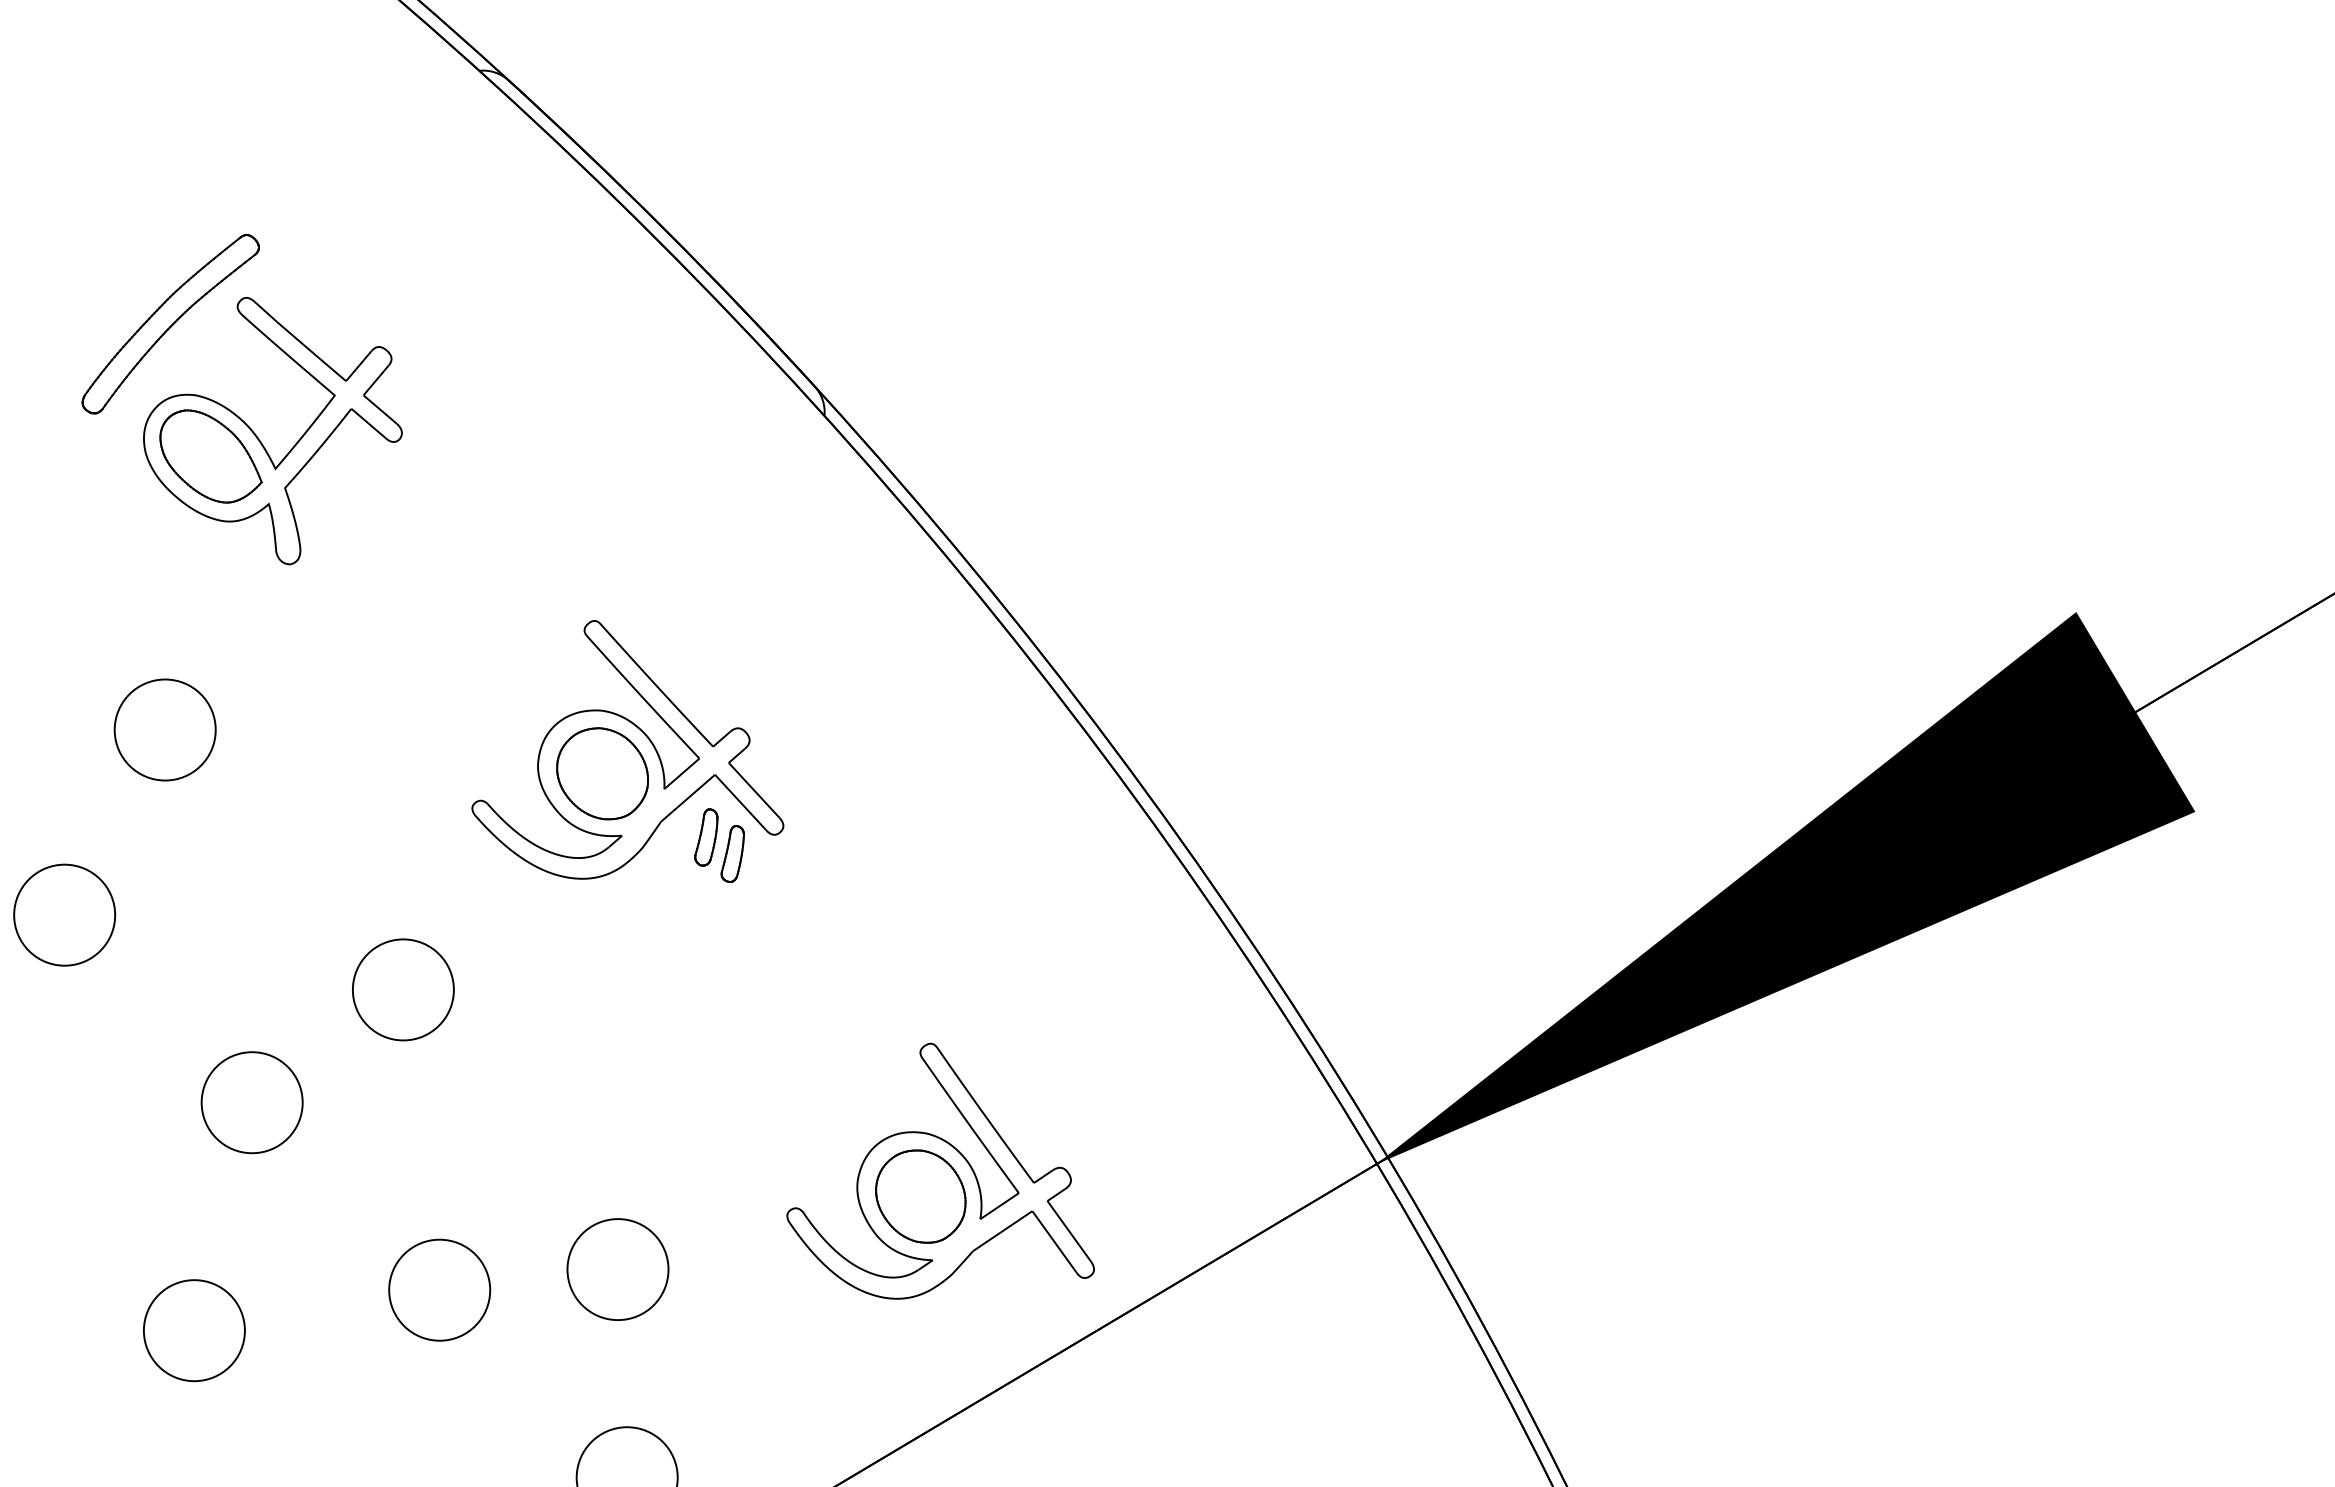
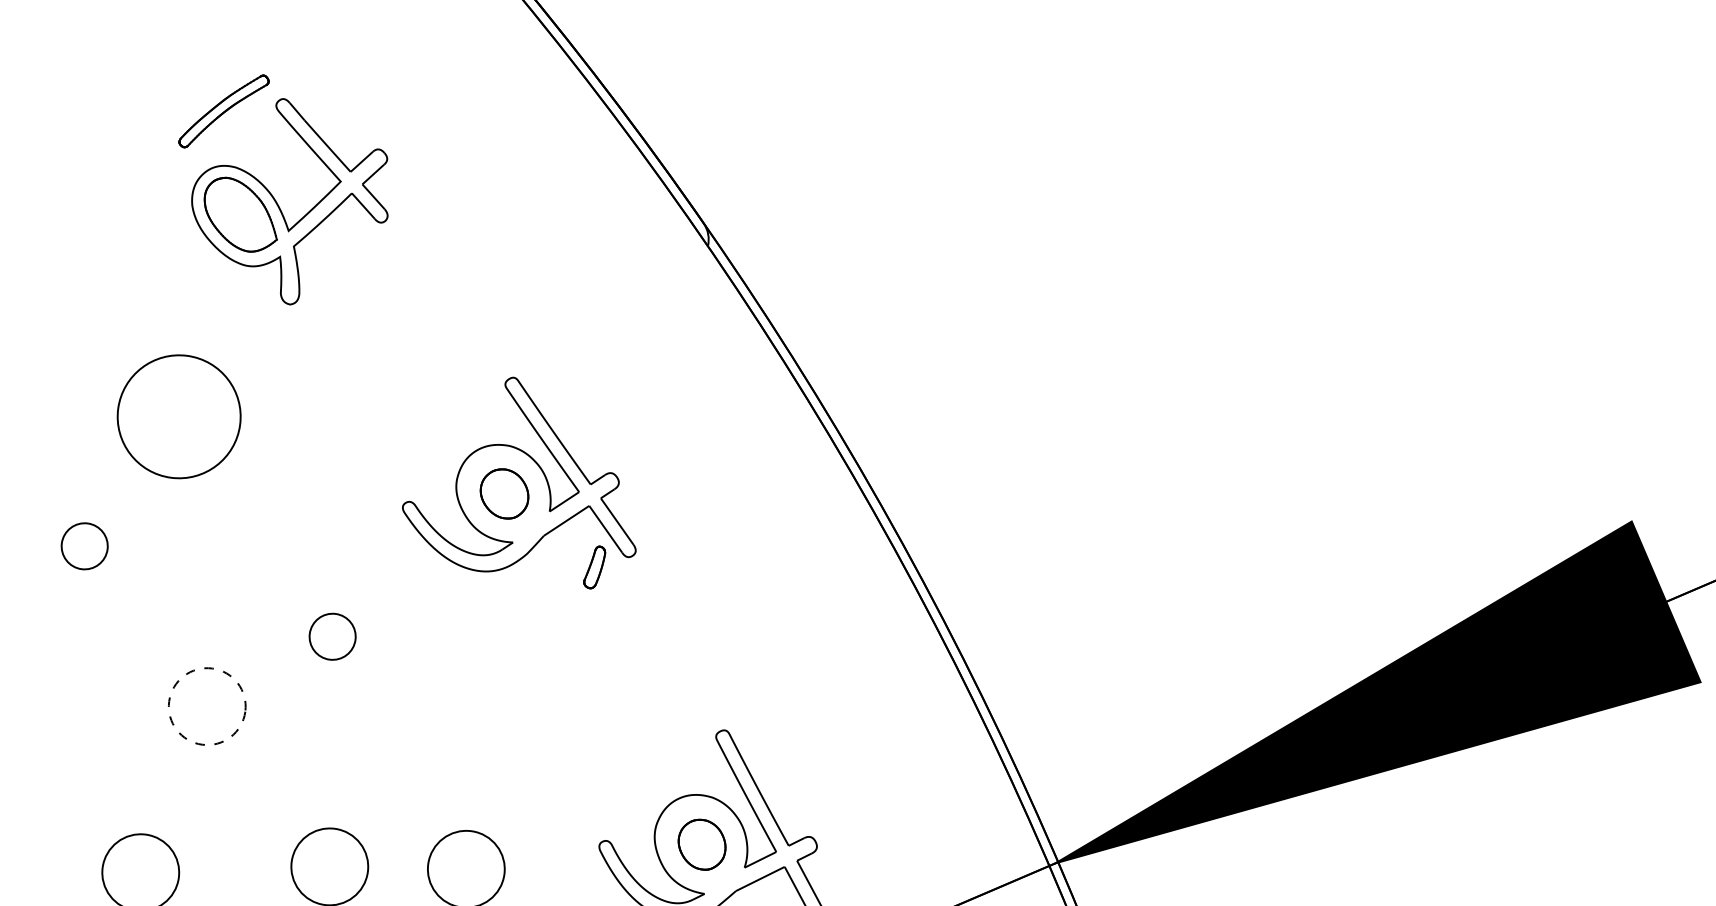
part: (170, 324) -> (223, 111), size x0.6
circle: (164, 729) -> (178, 416), size x1.6
part: (602, 773) -> (504, 493), size x0.7
part: (706, 837) -> (576, 552), removed
circle: (64, 914) -> (84, 545), size x0.6
circle: (403, 989) -> (332, 636), size x0.6
circle: (251, 1102) -> (206, 706), solid -> dashed
part: (920, 1196) -> (701, 844), size x0.7

